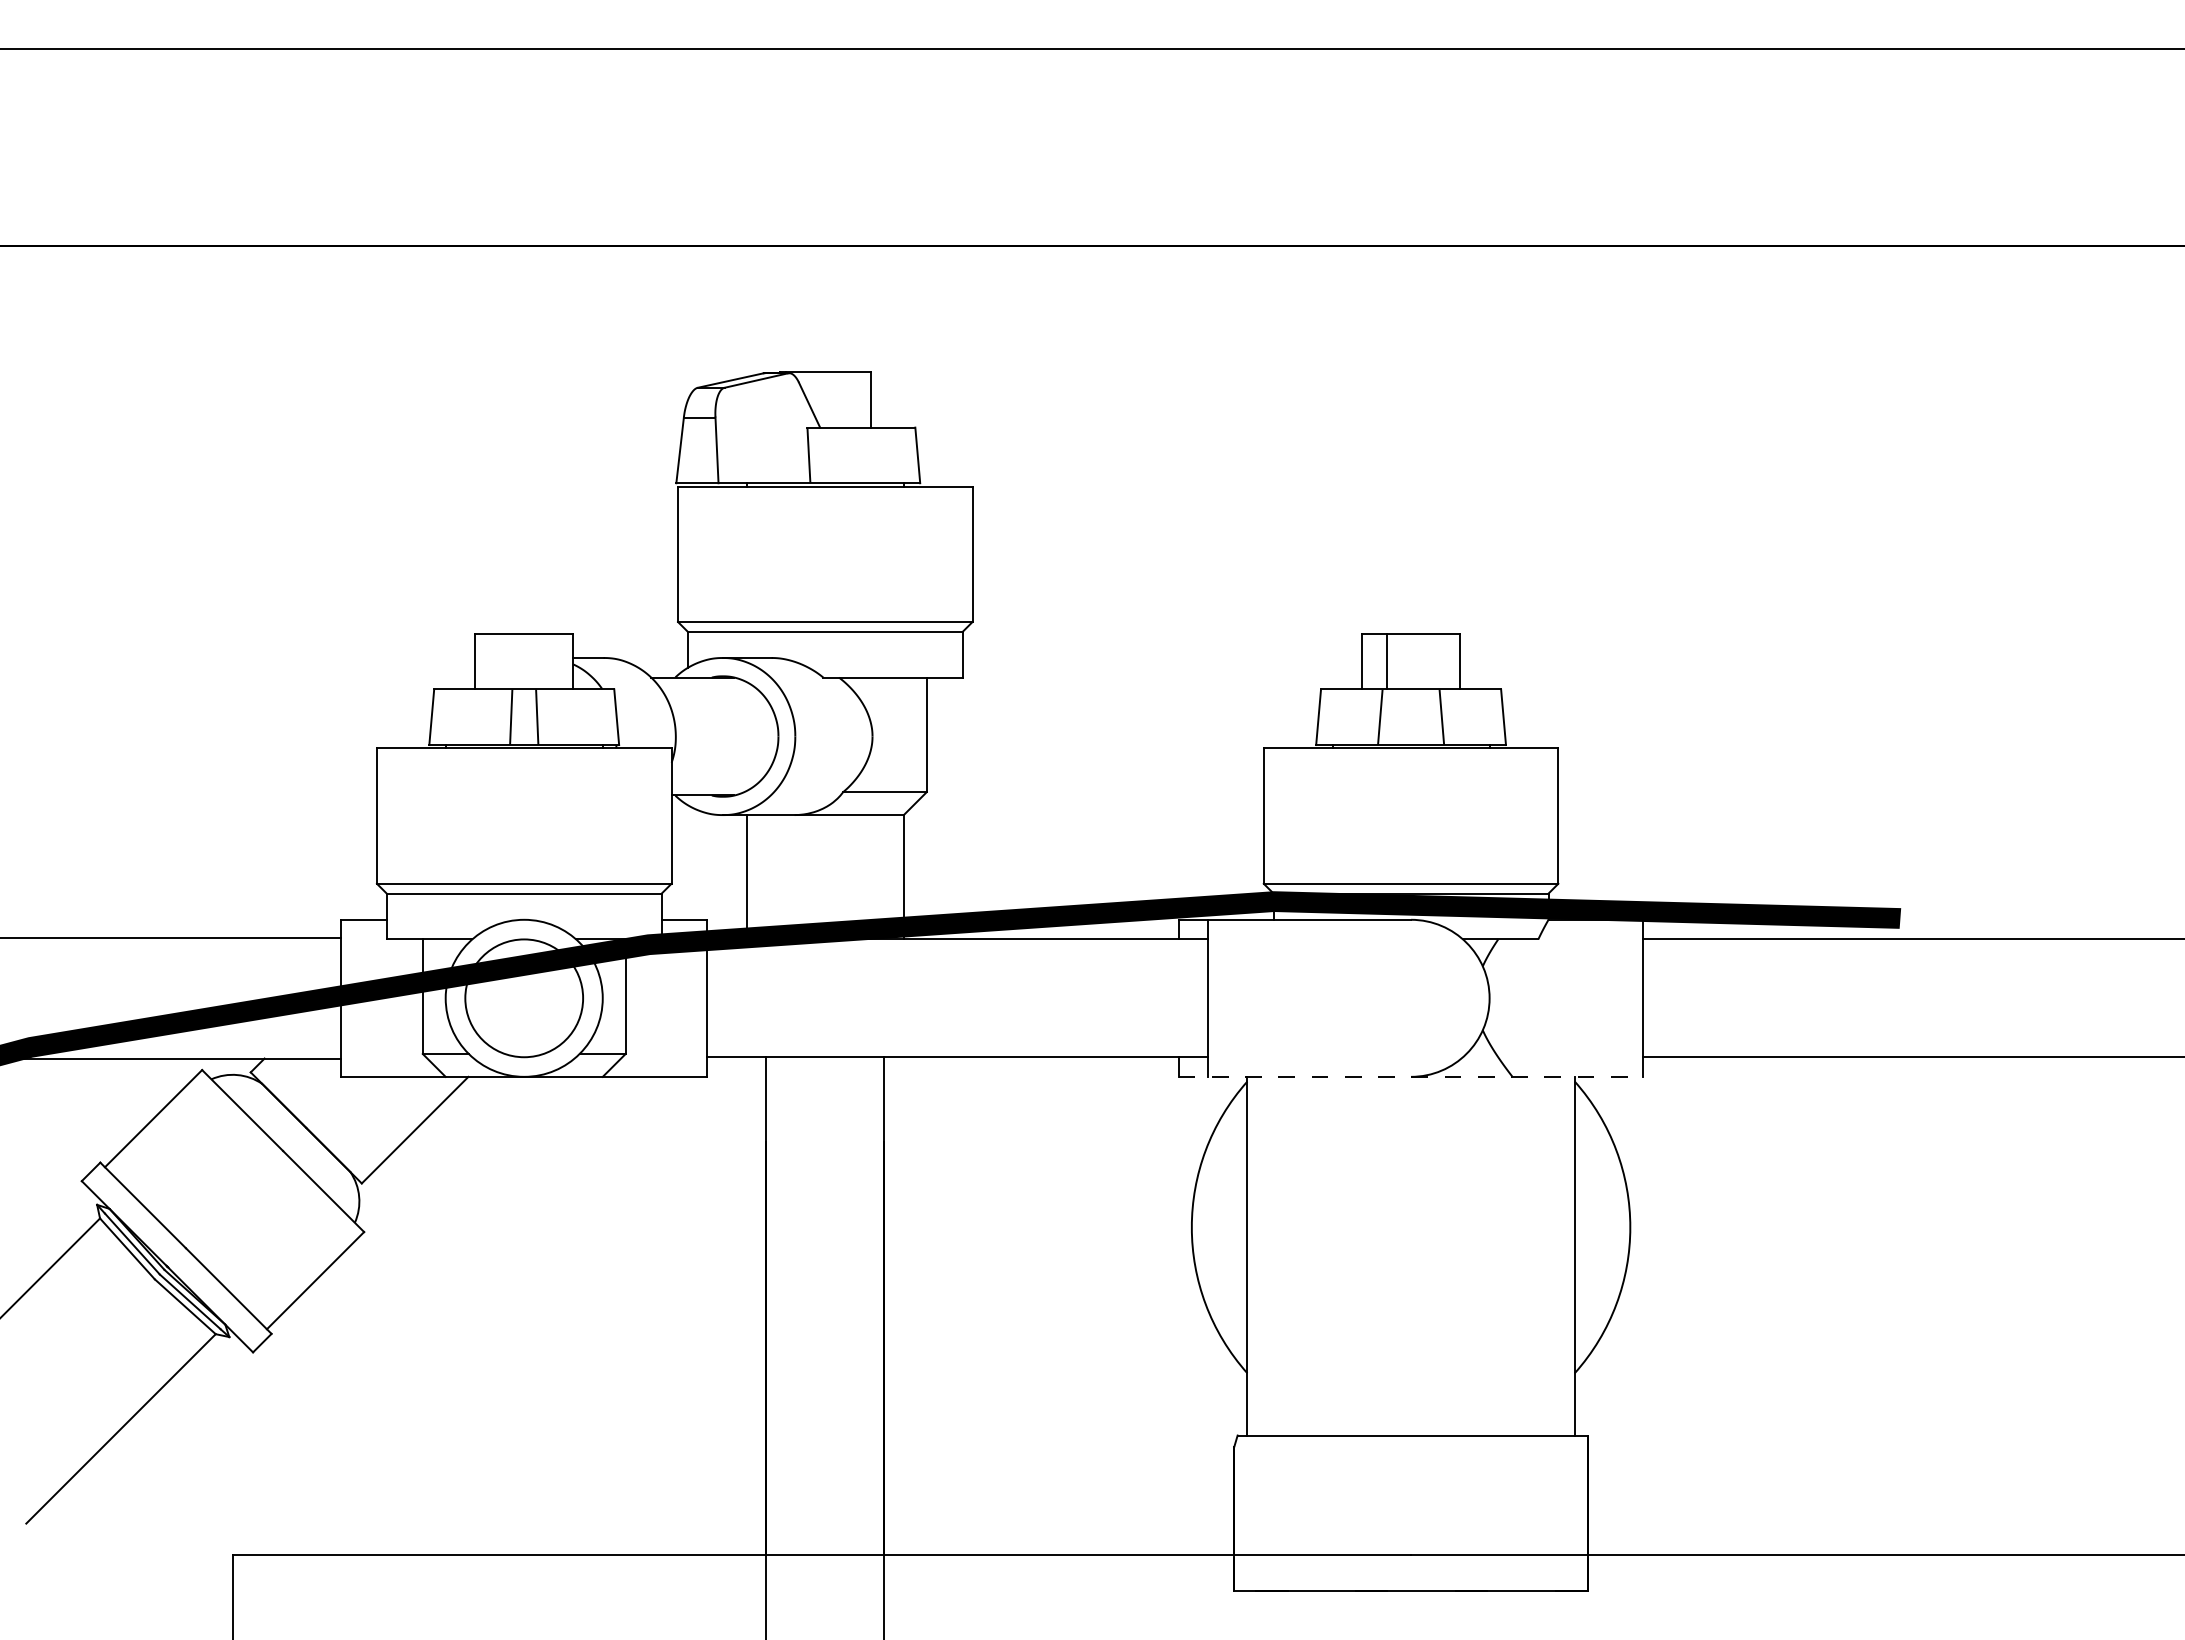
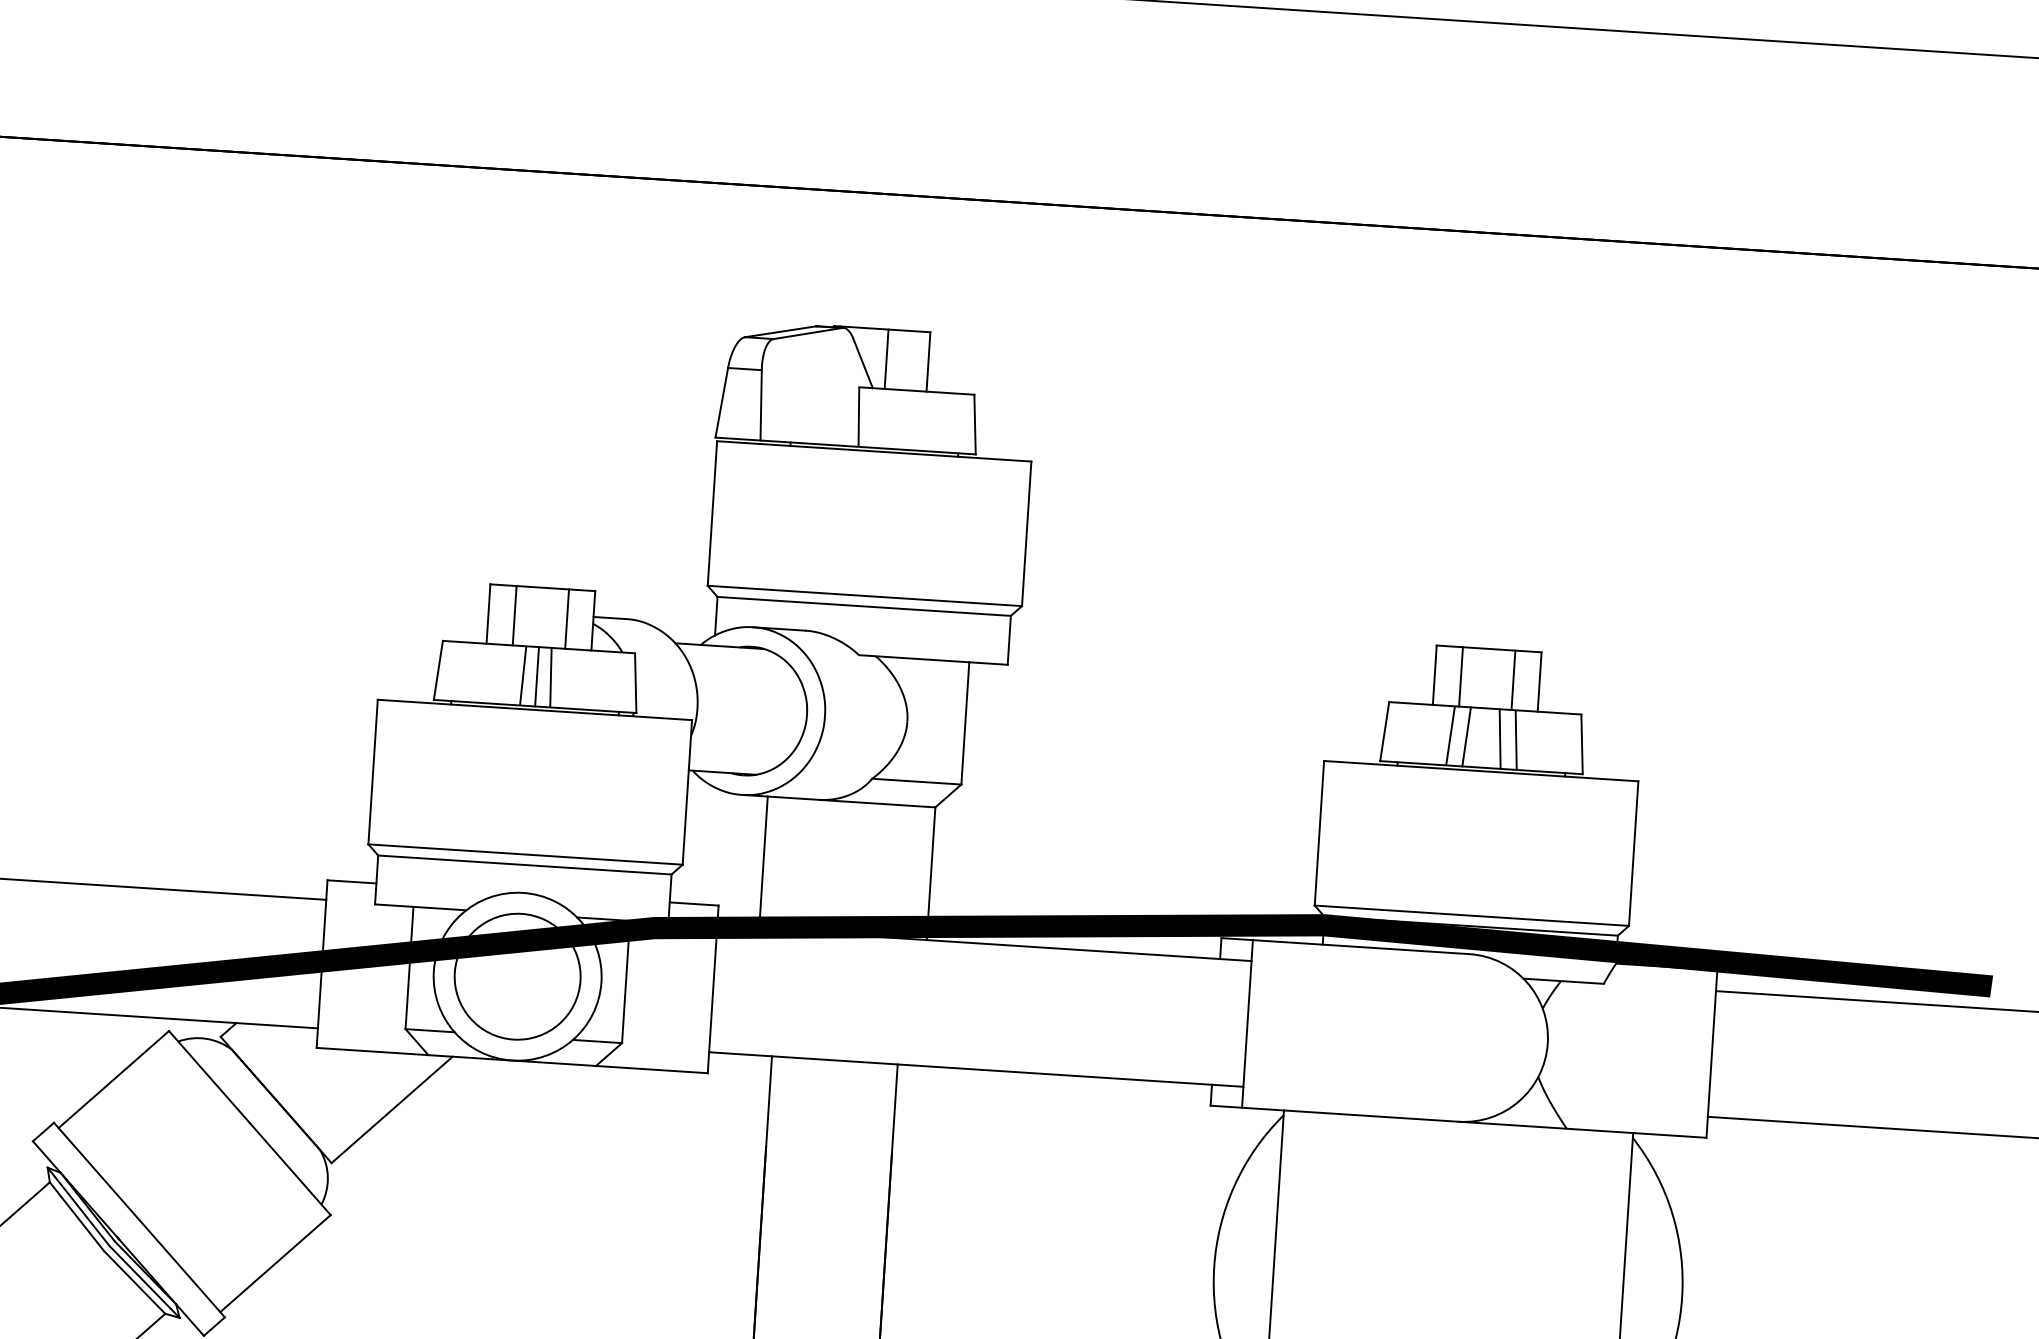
line: (831, 399) -> (886, 358), added
line: (499, 661) -> (514, 615), added
line: (548, 661) -> (566, 618), added
line: (1435, 661) -> (1513, 680), added
line: (524, 717) -> (537, 677), added
line: (1395, 717) -> (1466, 737), added
line: (1426, 717) -> (1499, 739), added
line: (1411, 1076) -> (1459, 1121), dashed -> solid

